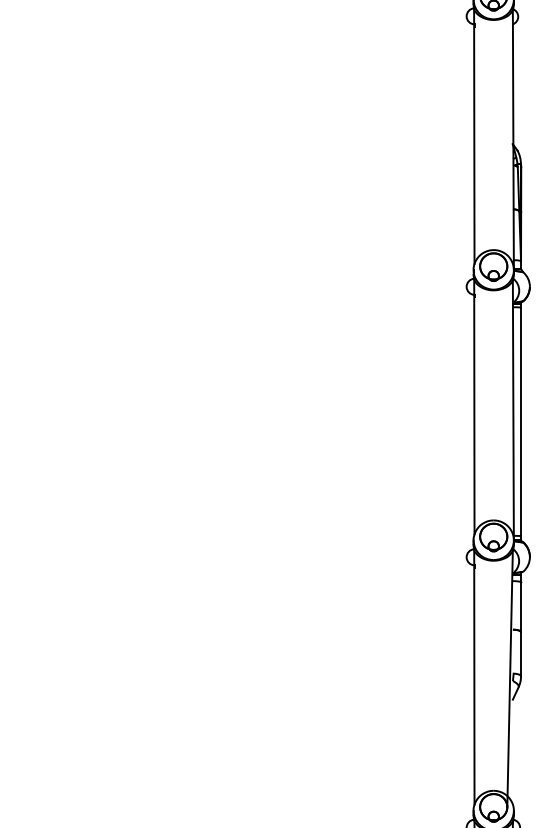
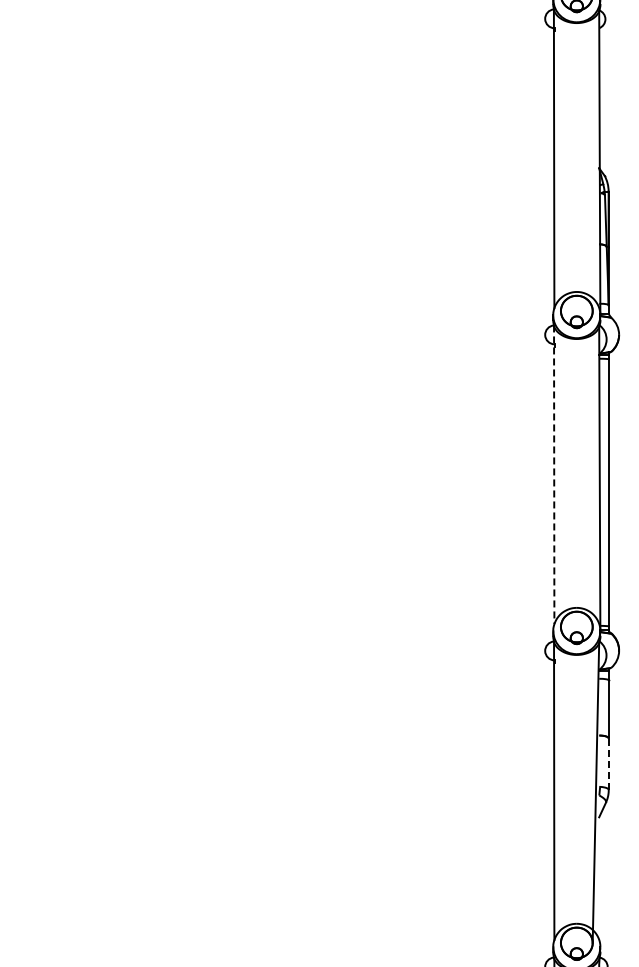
line: (474, 407) -> (554, 475), solid -> dashed
line: (520, 654) -> (608, 764), solid -> dashed

